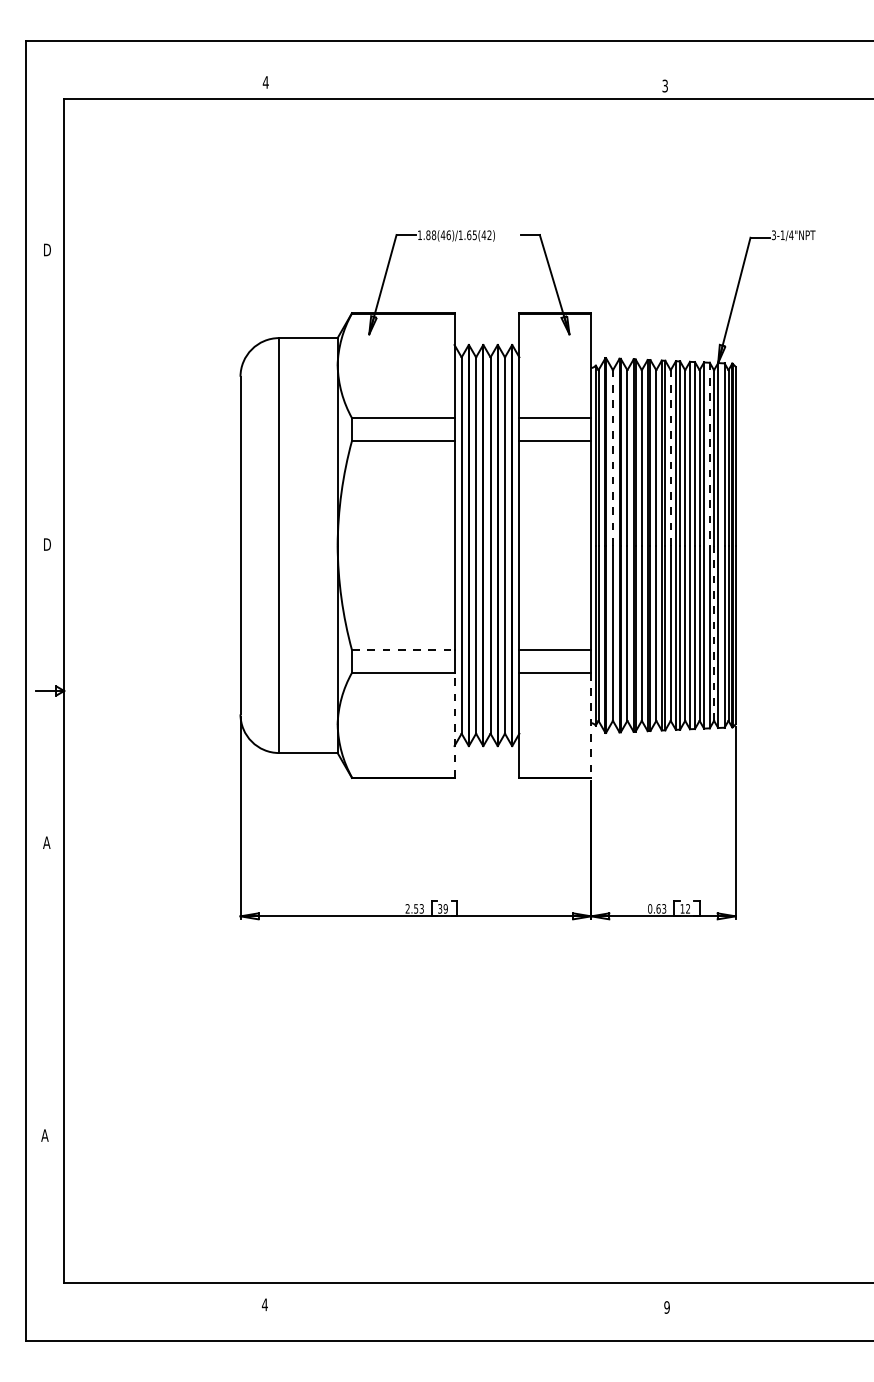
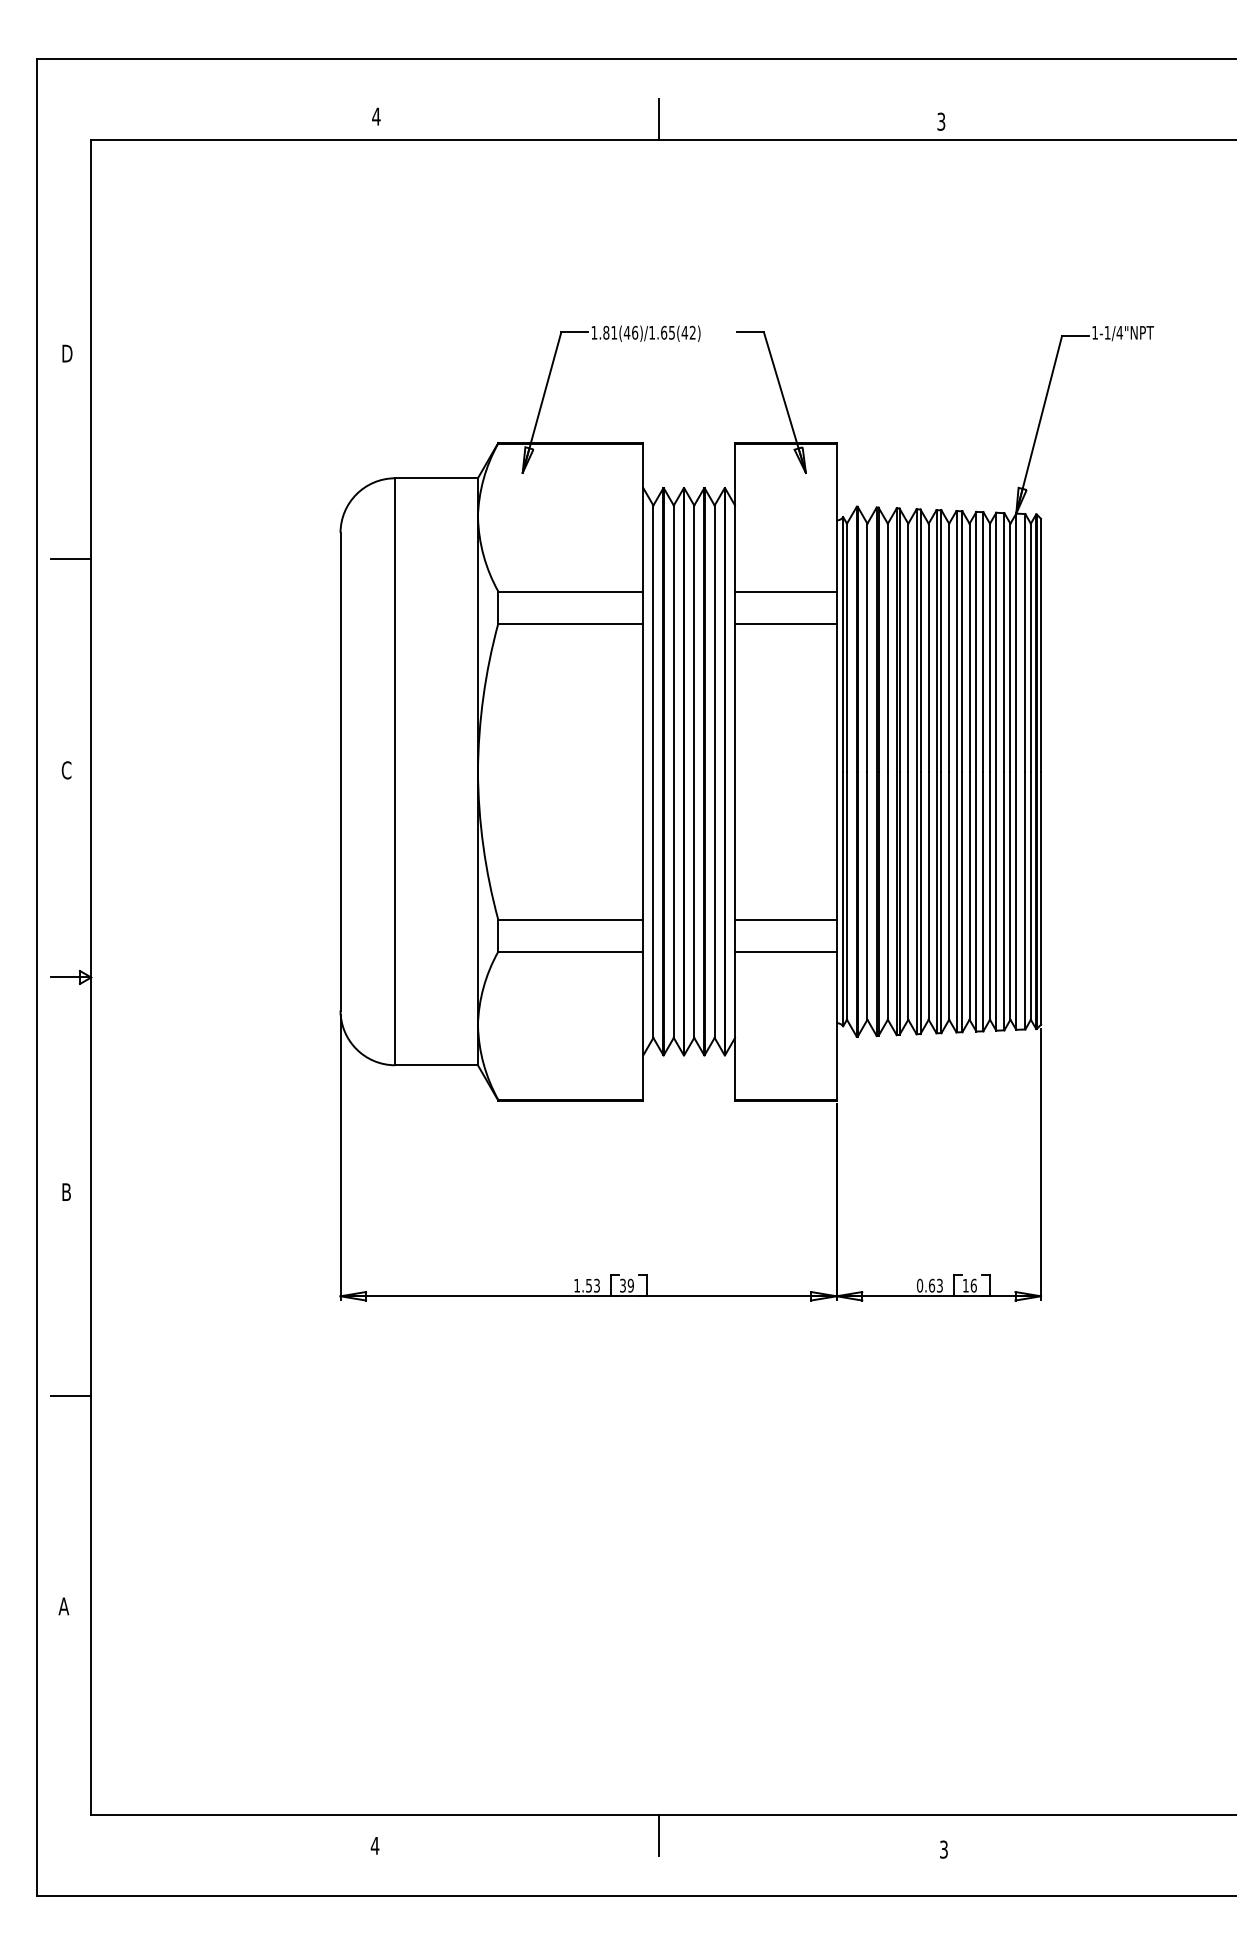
line: (465, 84) -> (658, 119), added
text: (434, 235) -> (614, 332), 1.88(46)/1.65(42) -> 1.81(46)/1.65(42)
text: (774, 235) -> (1095, 332), 3-1/4"NPT -> 1-1/4"NPT
line: (49, 394) -> (70, 558), added
line: (709, 454) -> (1004, 642), dashed -> solid
line: (613, 457) -> (867, 647), dashed -> solid
line: (670, 457) -> (949, 647), dashed -> solid
text: (46, 544) -> (66, 770), D -> C
line: (714, 633) -> (1010, 895), dashed -> solid
line: (403, 649) -> (570, 919), dashed -> solid
line: (454, 724) -> (643, 1025), dashed -> solid
line: (591, 725) -> (836, 1026), dashed -> solid
text: (46, 842) -> (66, 1191), A -> B
text: (407, 908) -> (576, 1285), 2.53 -> 1.53
text: (687, 908) -> (973, 1285), 12 -> 16
line: (49, 987) -> (70, 1396), added
line: (465, 1297) -> (658, 1835), added
text: (666, 1307) -> (943, 1849), 9 -> 3

